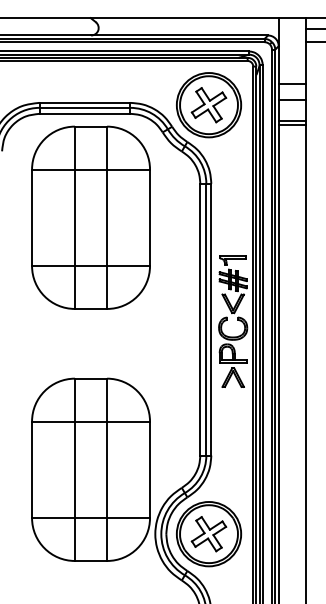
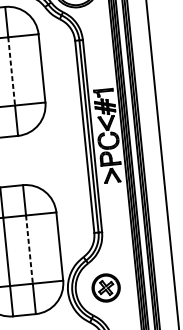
line: (107, 218) -> (11, 71), solid -> dashed
line: (107, 470) -> (29, 250), solid -> dashed
part: (209, 534) -> (106, 288), size x0.6

